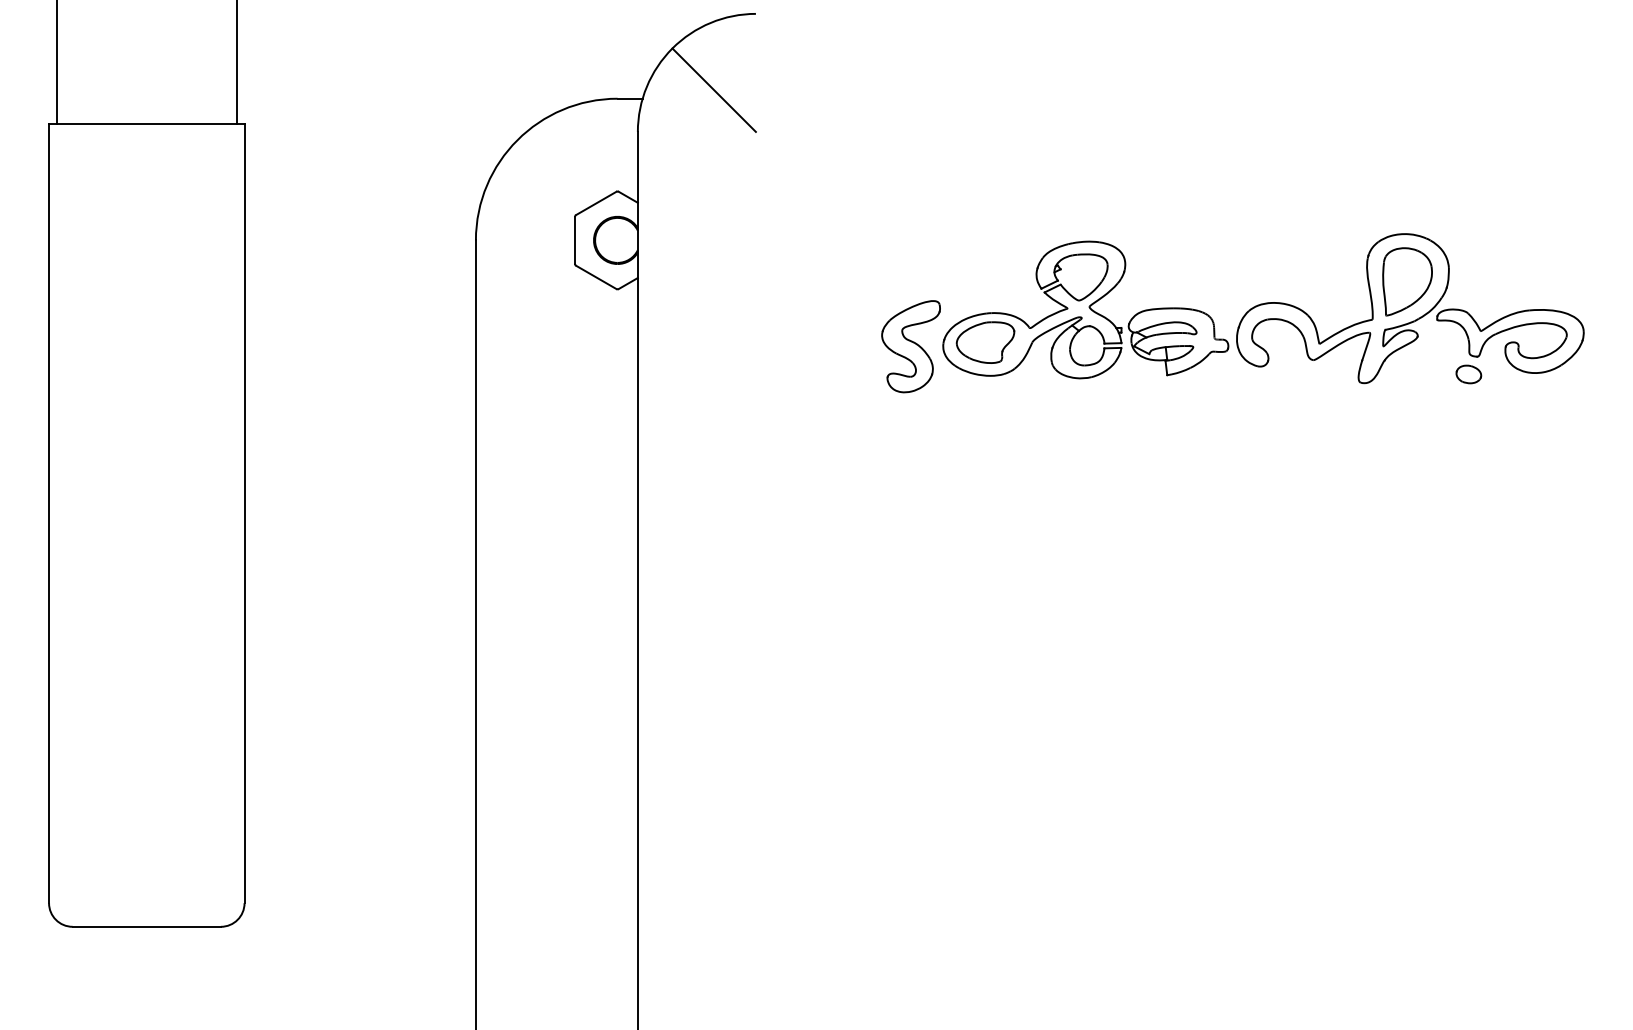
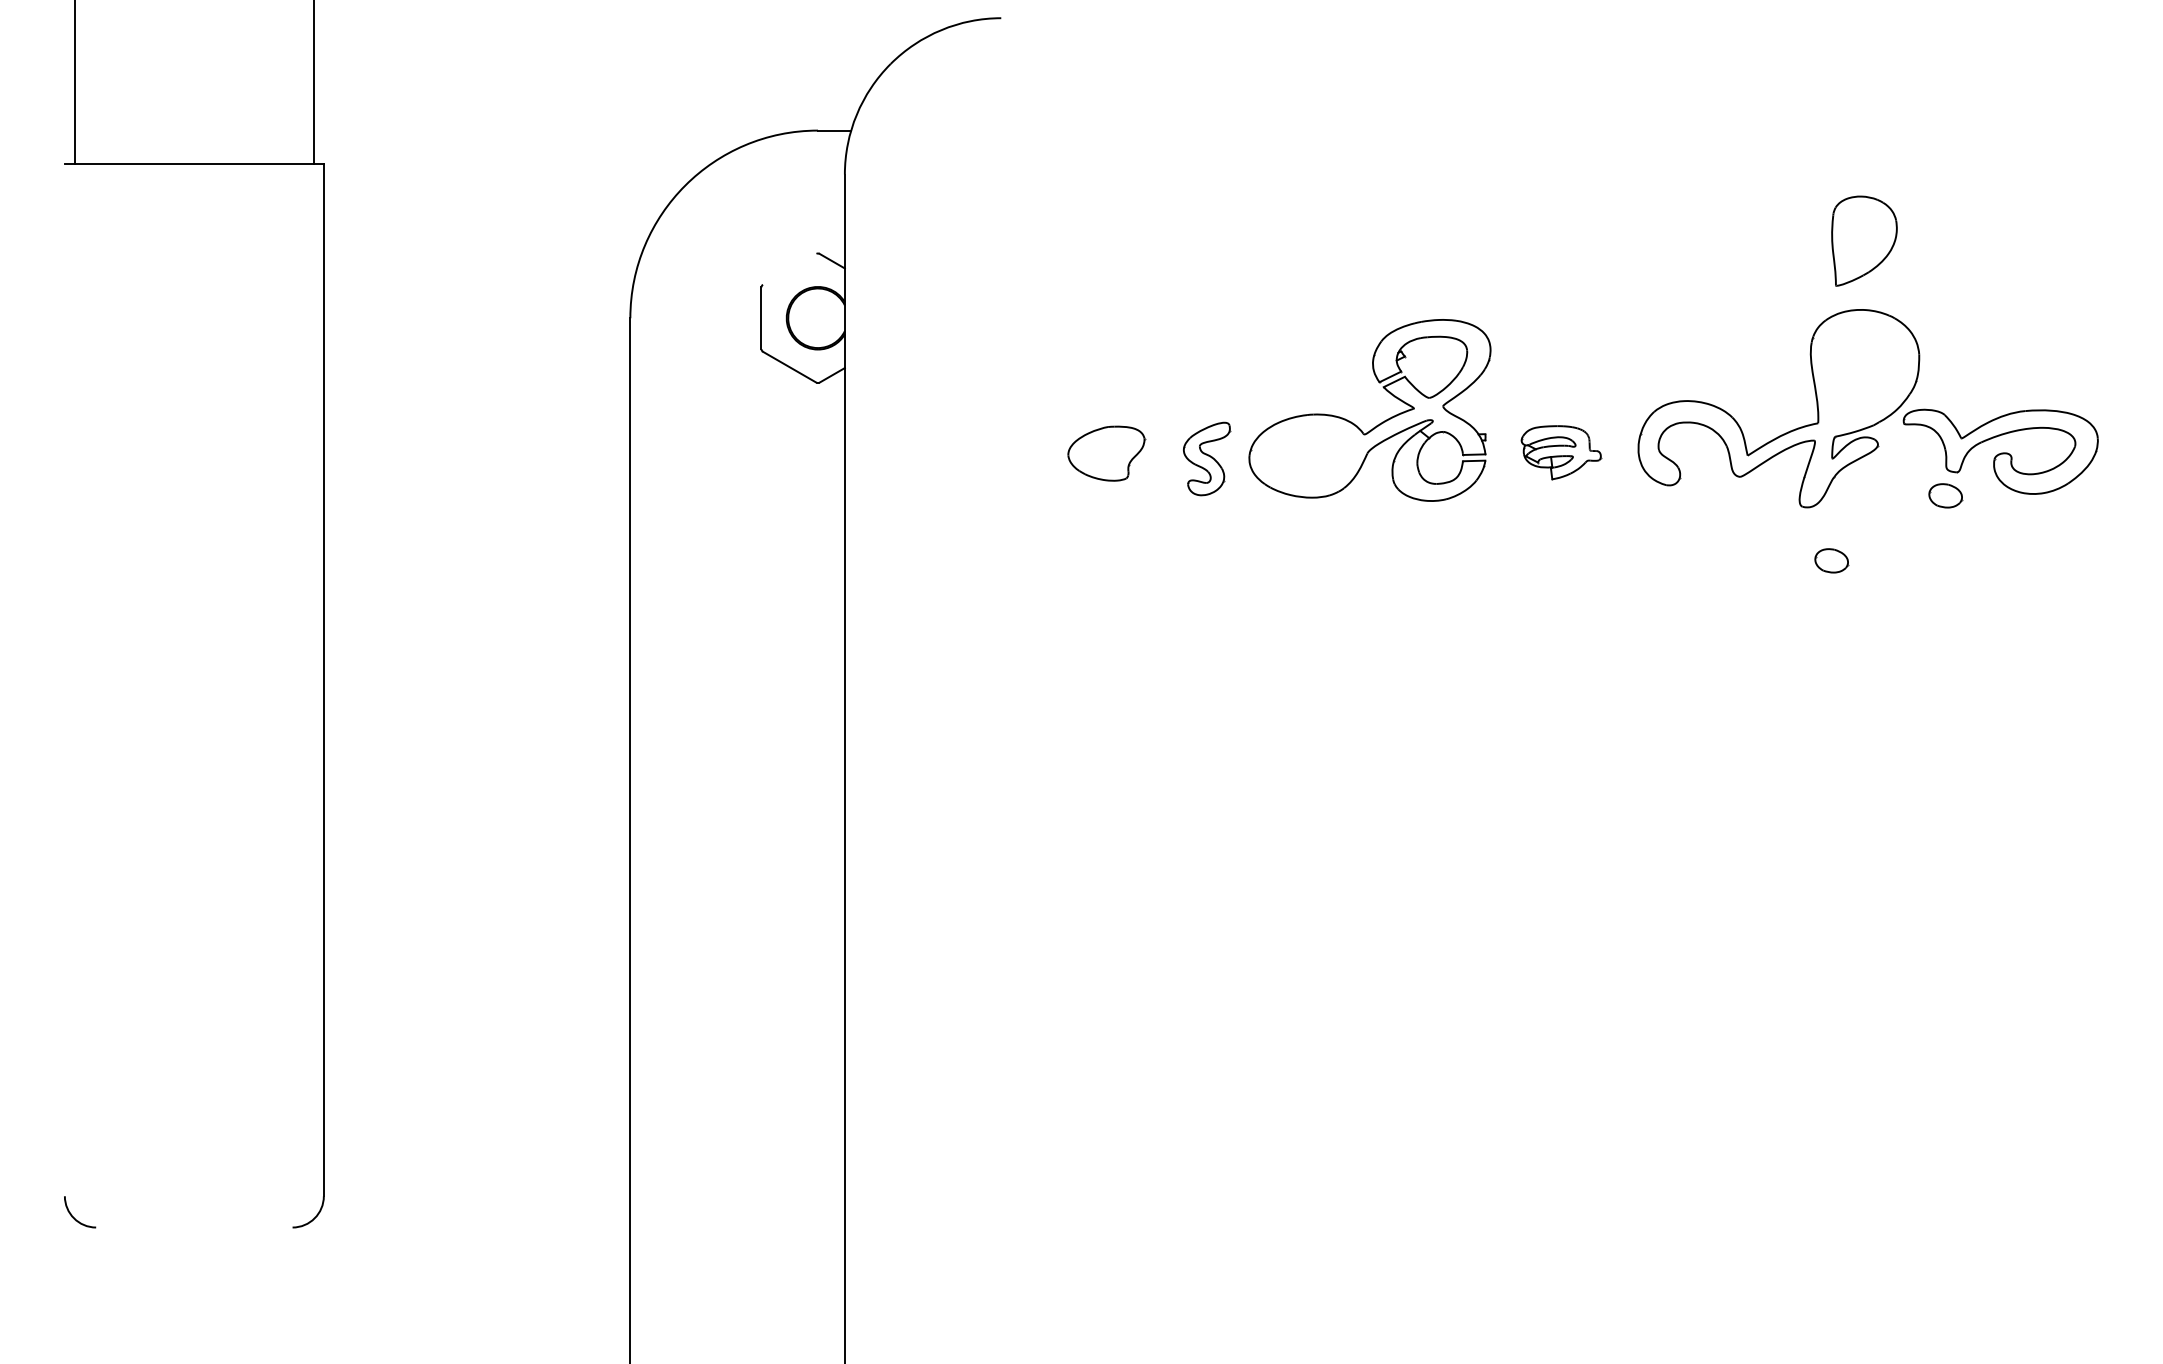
line: (713, 90) -> (945, 119), removed
line: (596, 202) -> (789, 268), removed
part: (1407, 281) -> (1864, 240), moved
part: (1178, 341) -> (1561, 452), size x0.6
part: (985, 342) -> (1106, 453), moved
part: (910, 346) -> (1206, 458), size x0.6
part: (1382, 423) -> (1831, 560), added
line: (48, 513) -> (64, 680), removed
line: (146, 926) -> (194, 1227), removed

